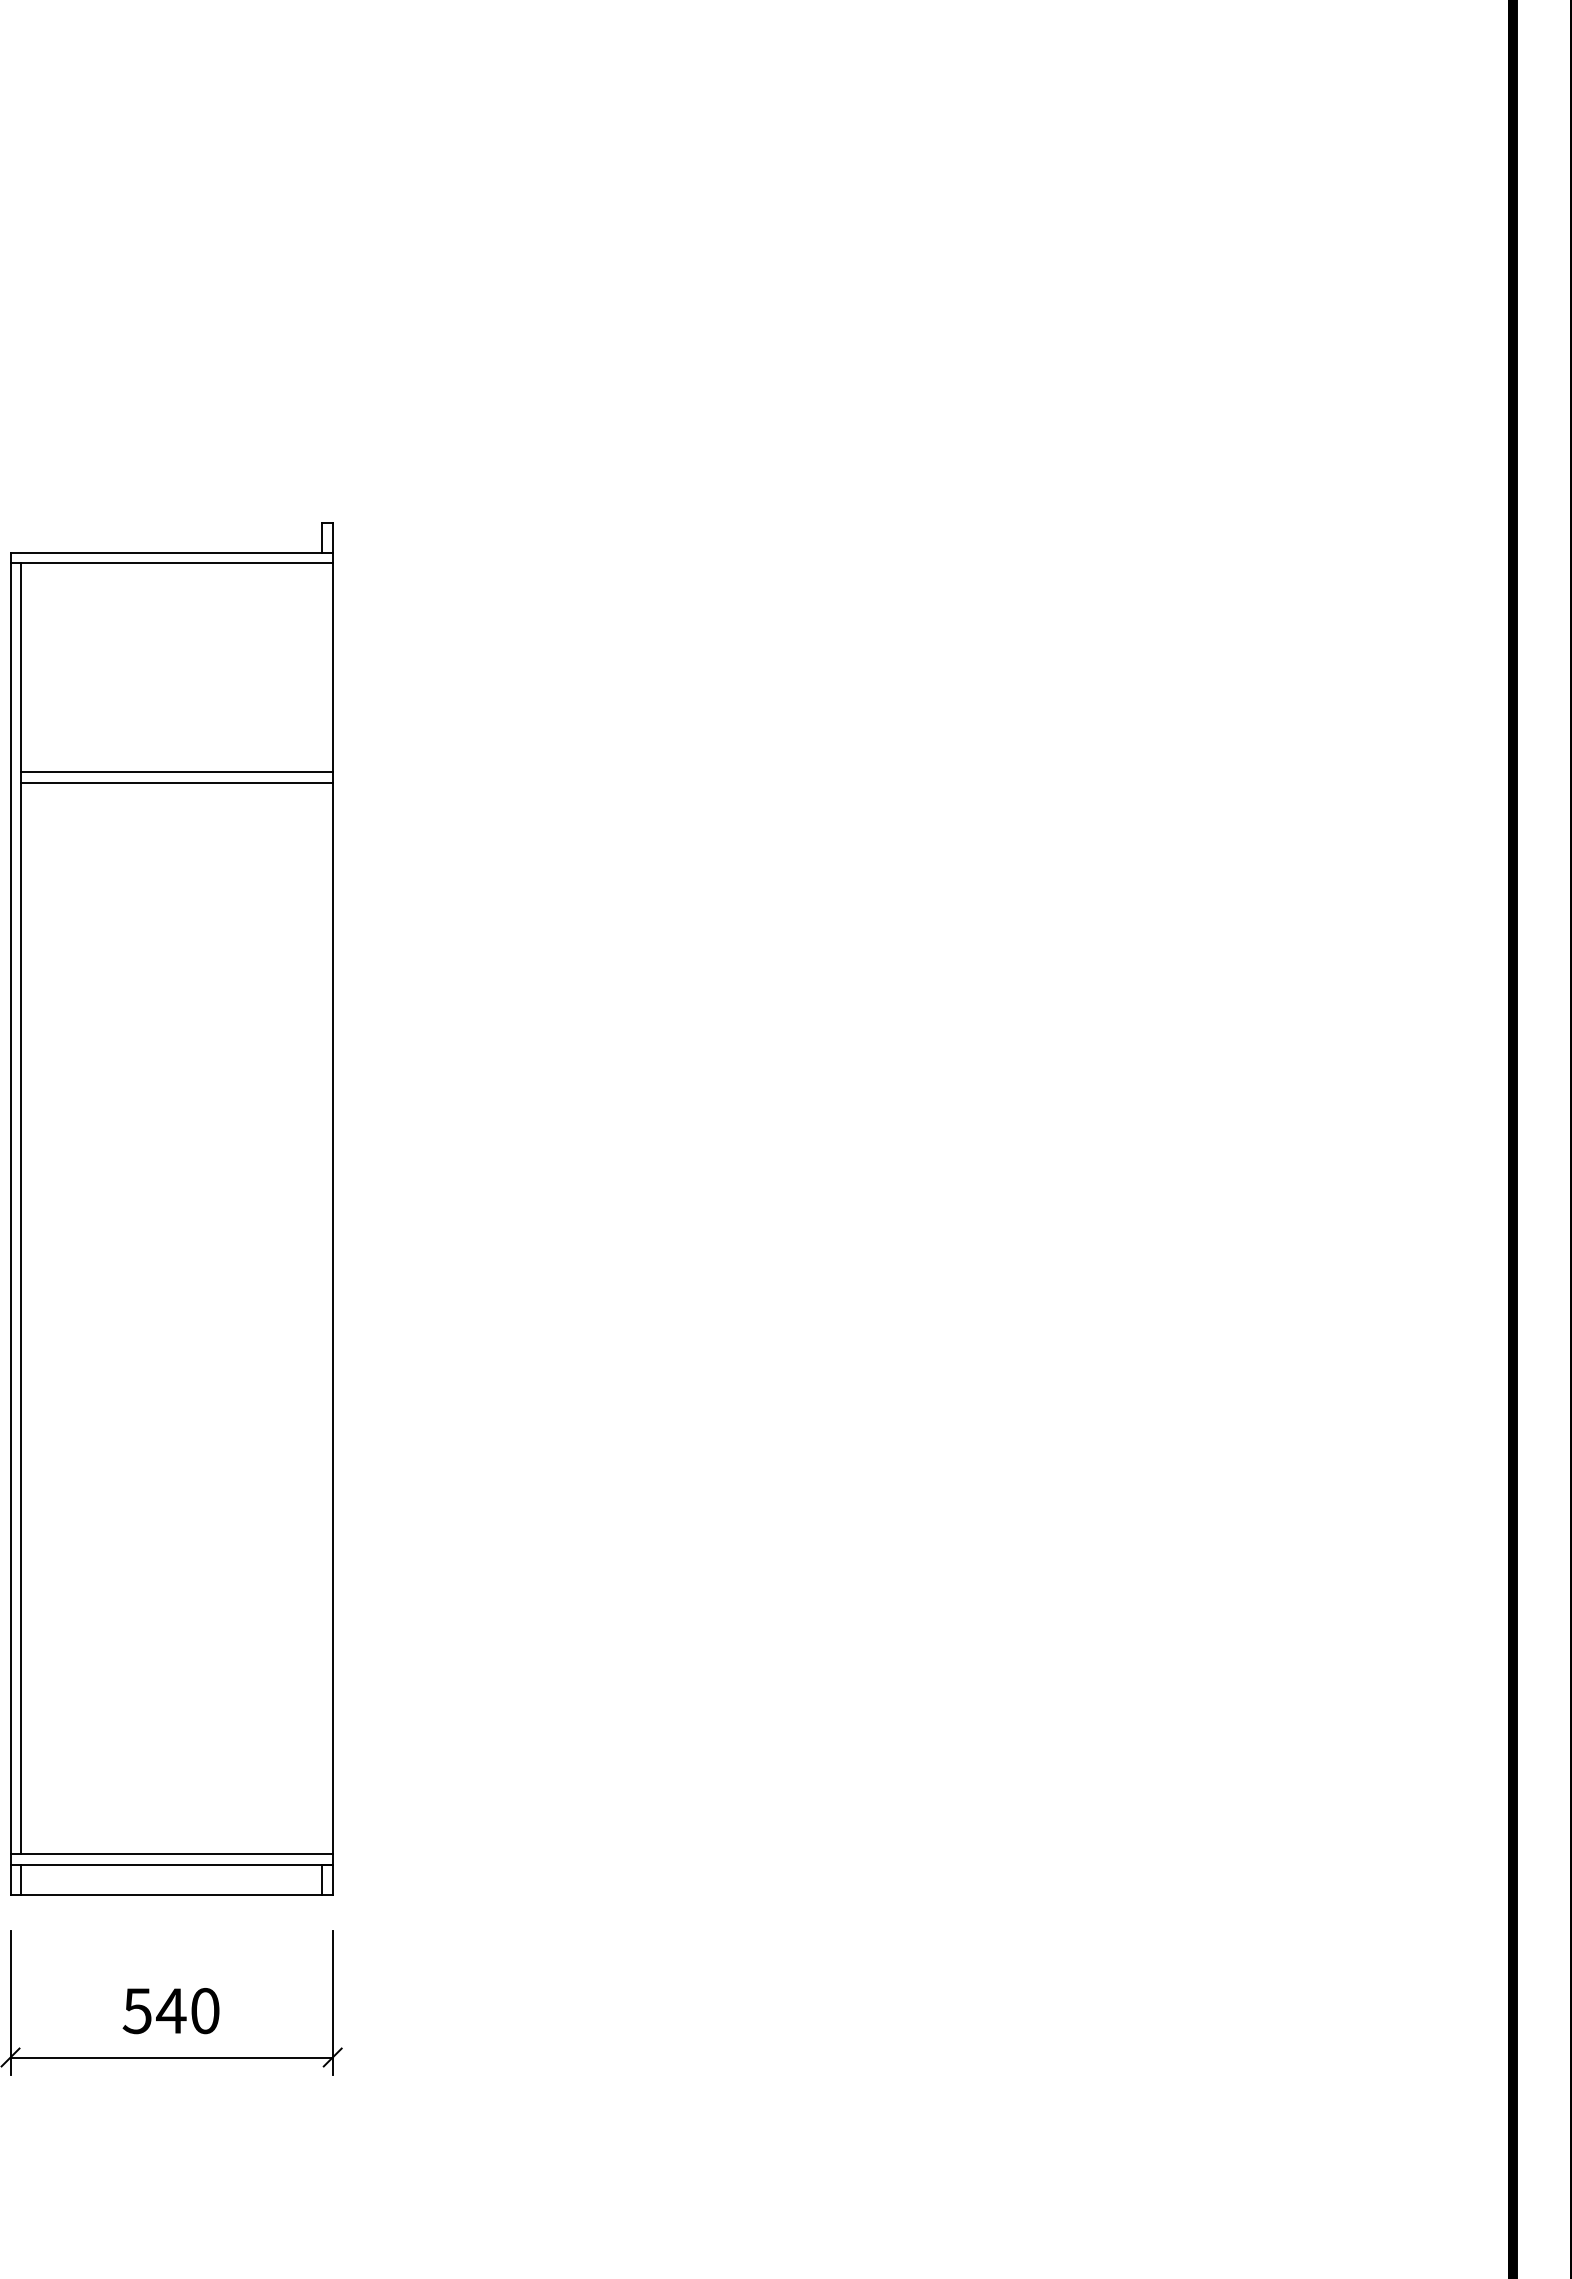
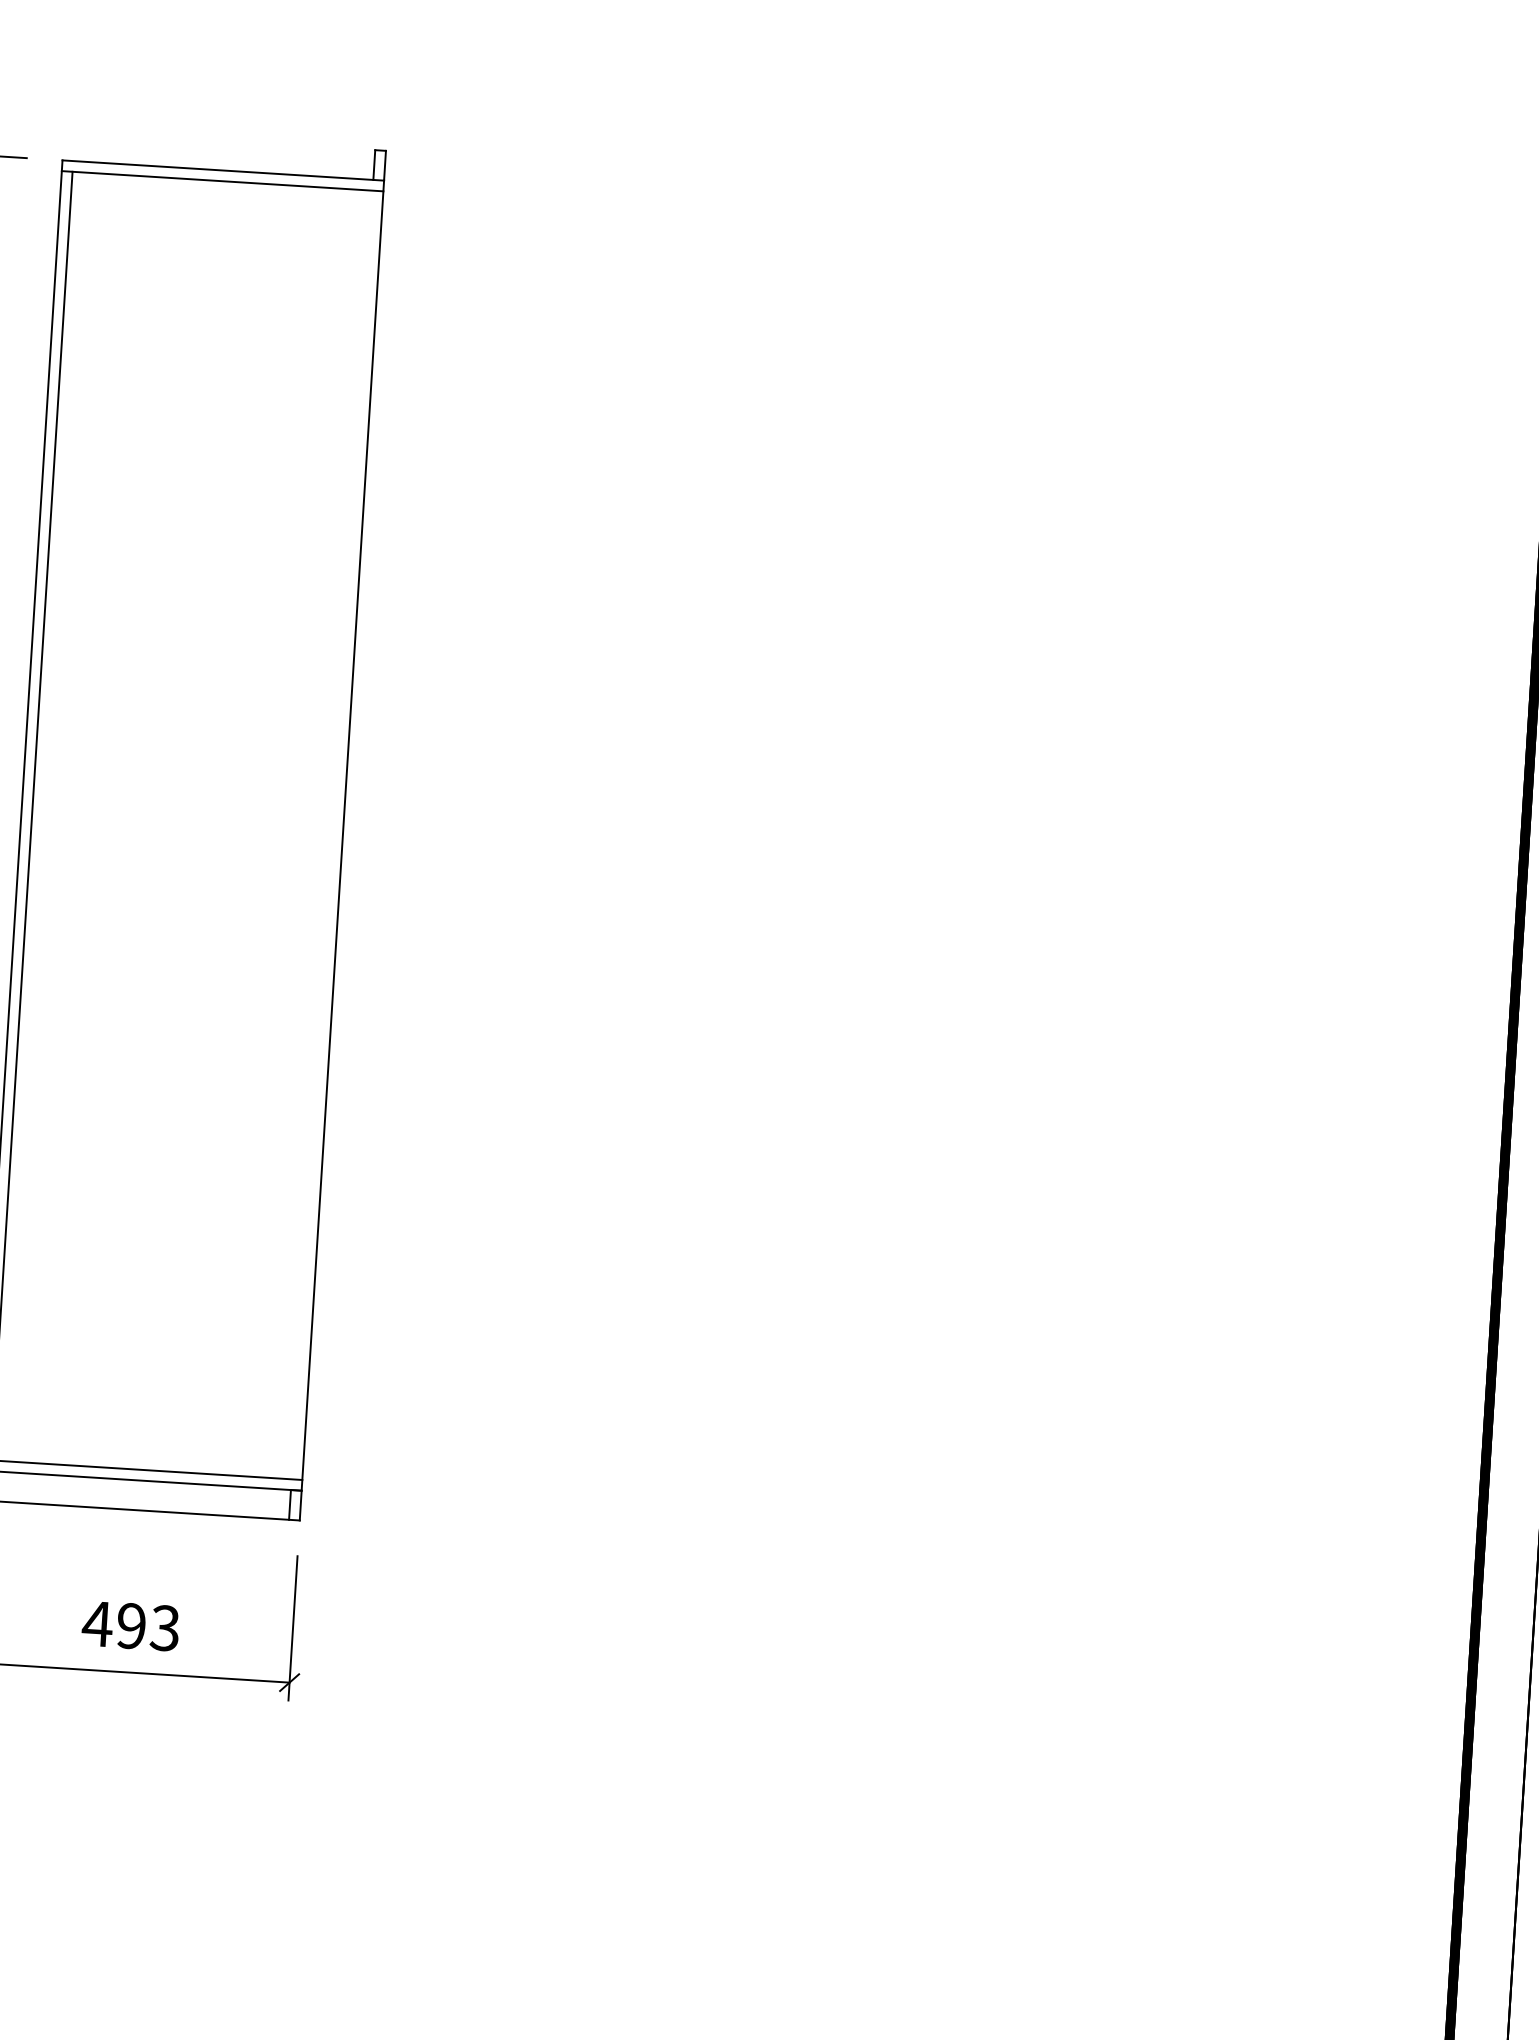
line: (176, 772) -> (214, 390), removed
line: (176, 782) -> (213, 400), removed
text: (170, 2011) -> (130, 1626), 540 -> 493

